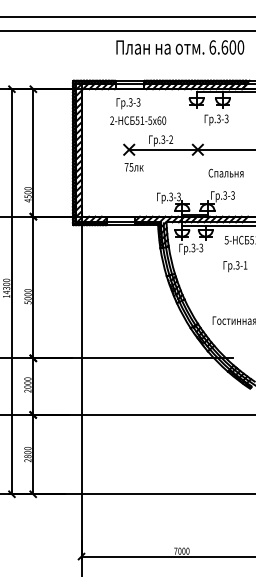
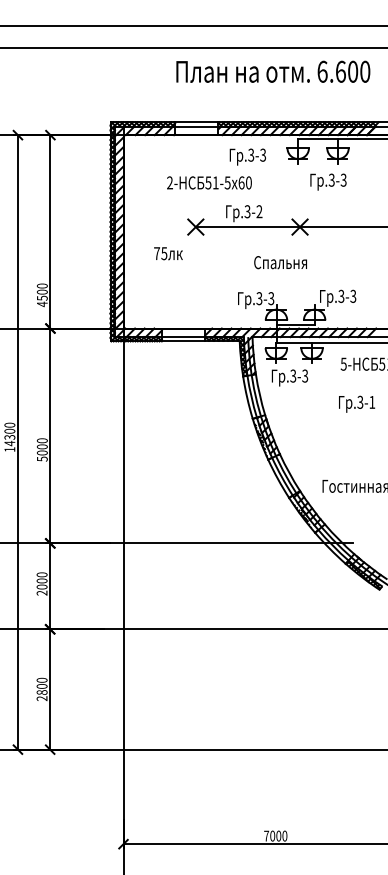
text: (128, 103) -> (247, 156), moved
text: (133, 167) -> (167, 253), moved
text: (225, 172) -> (279, 261), moved

